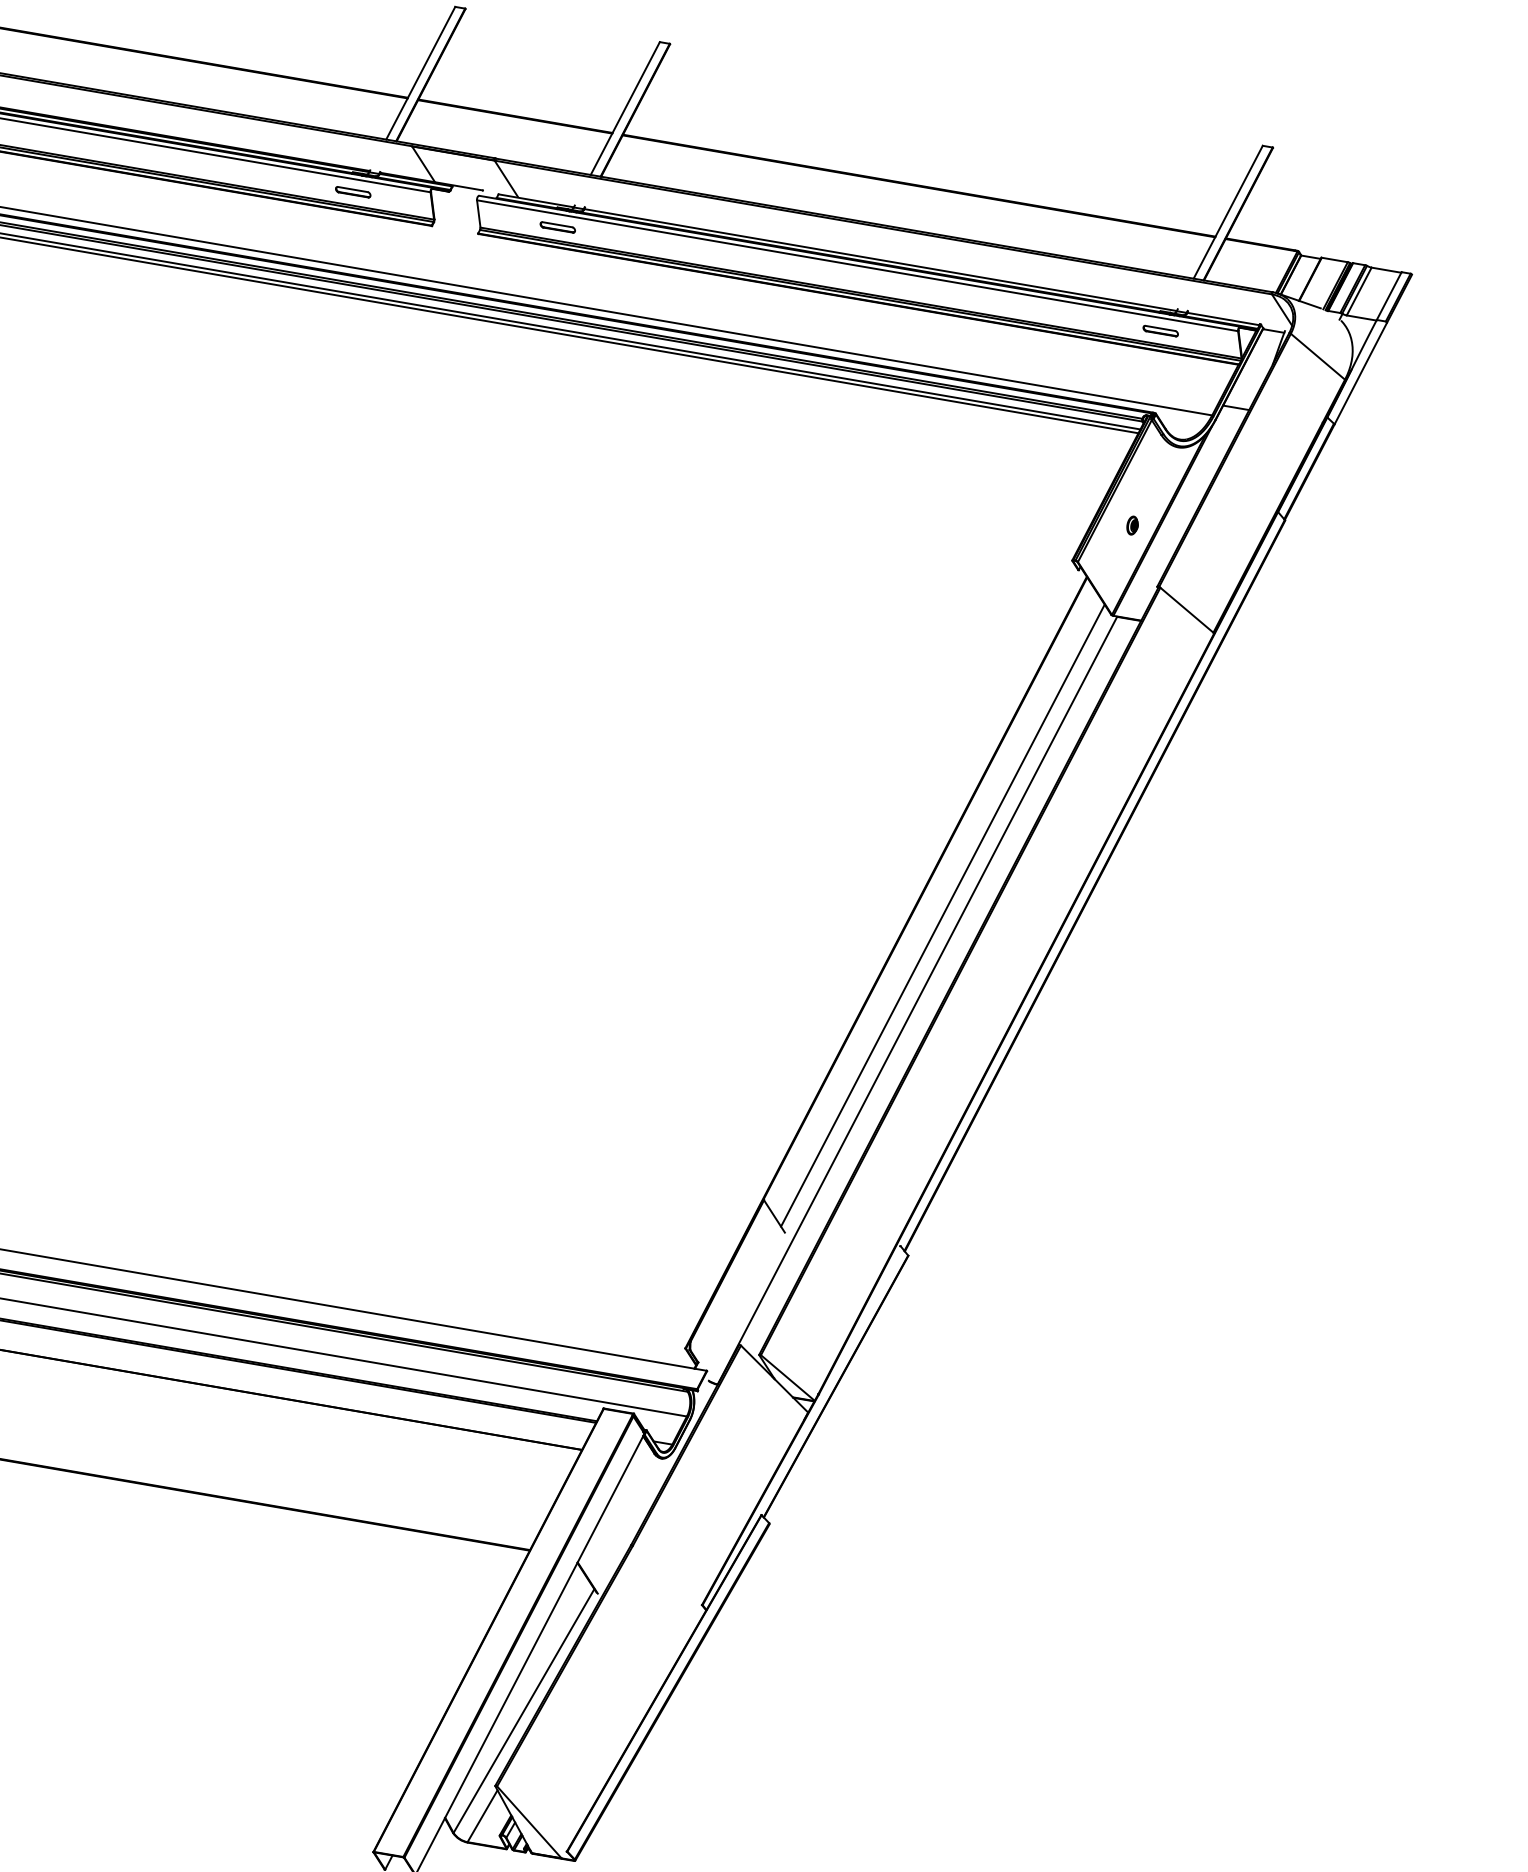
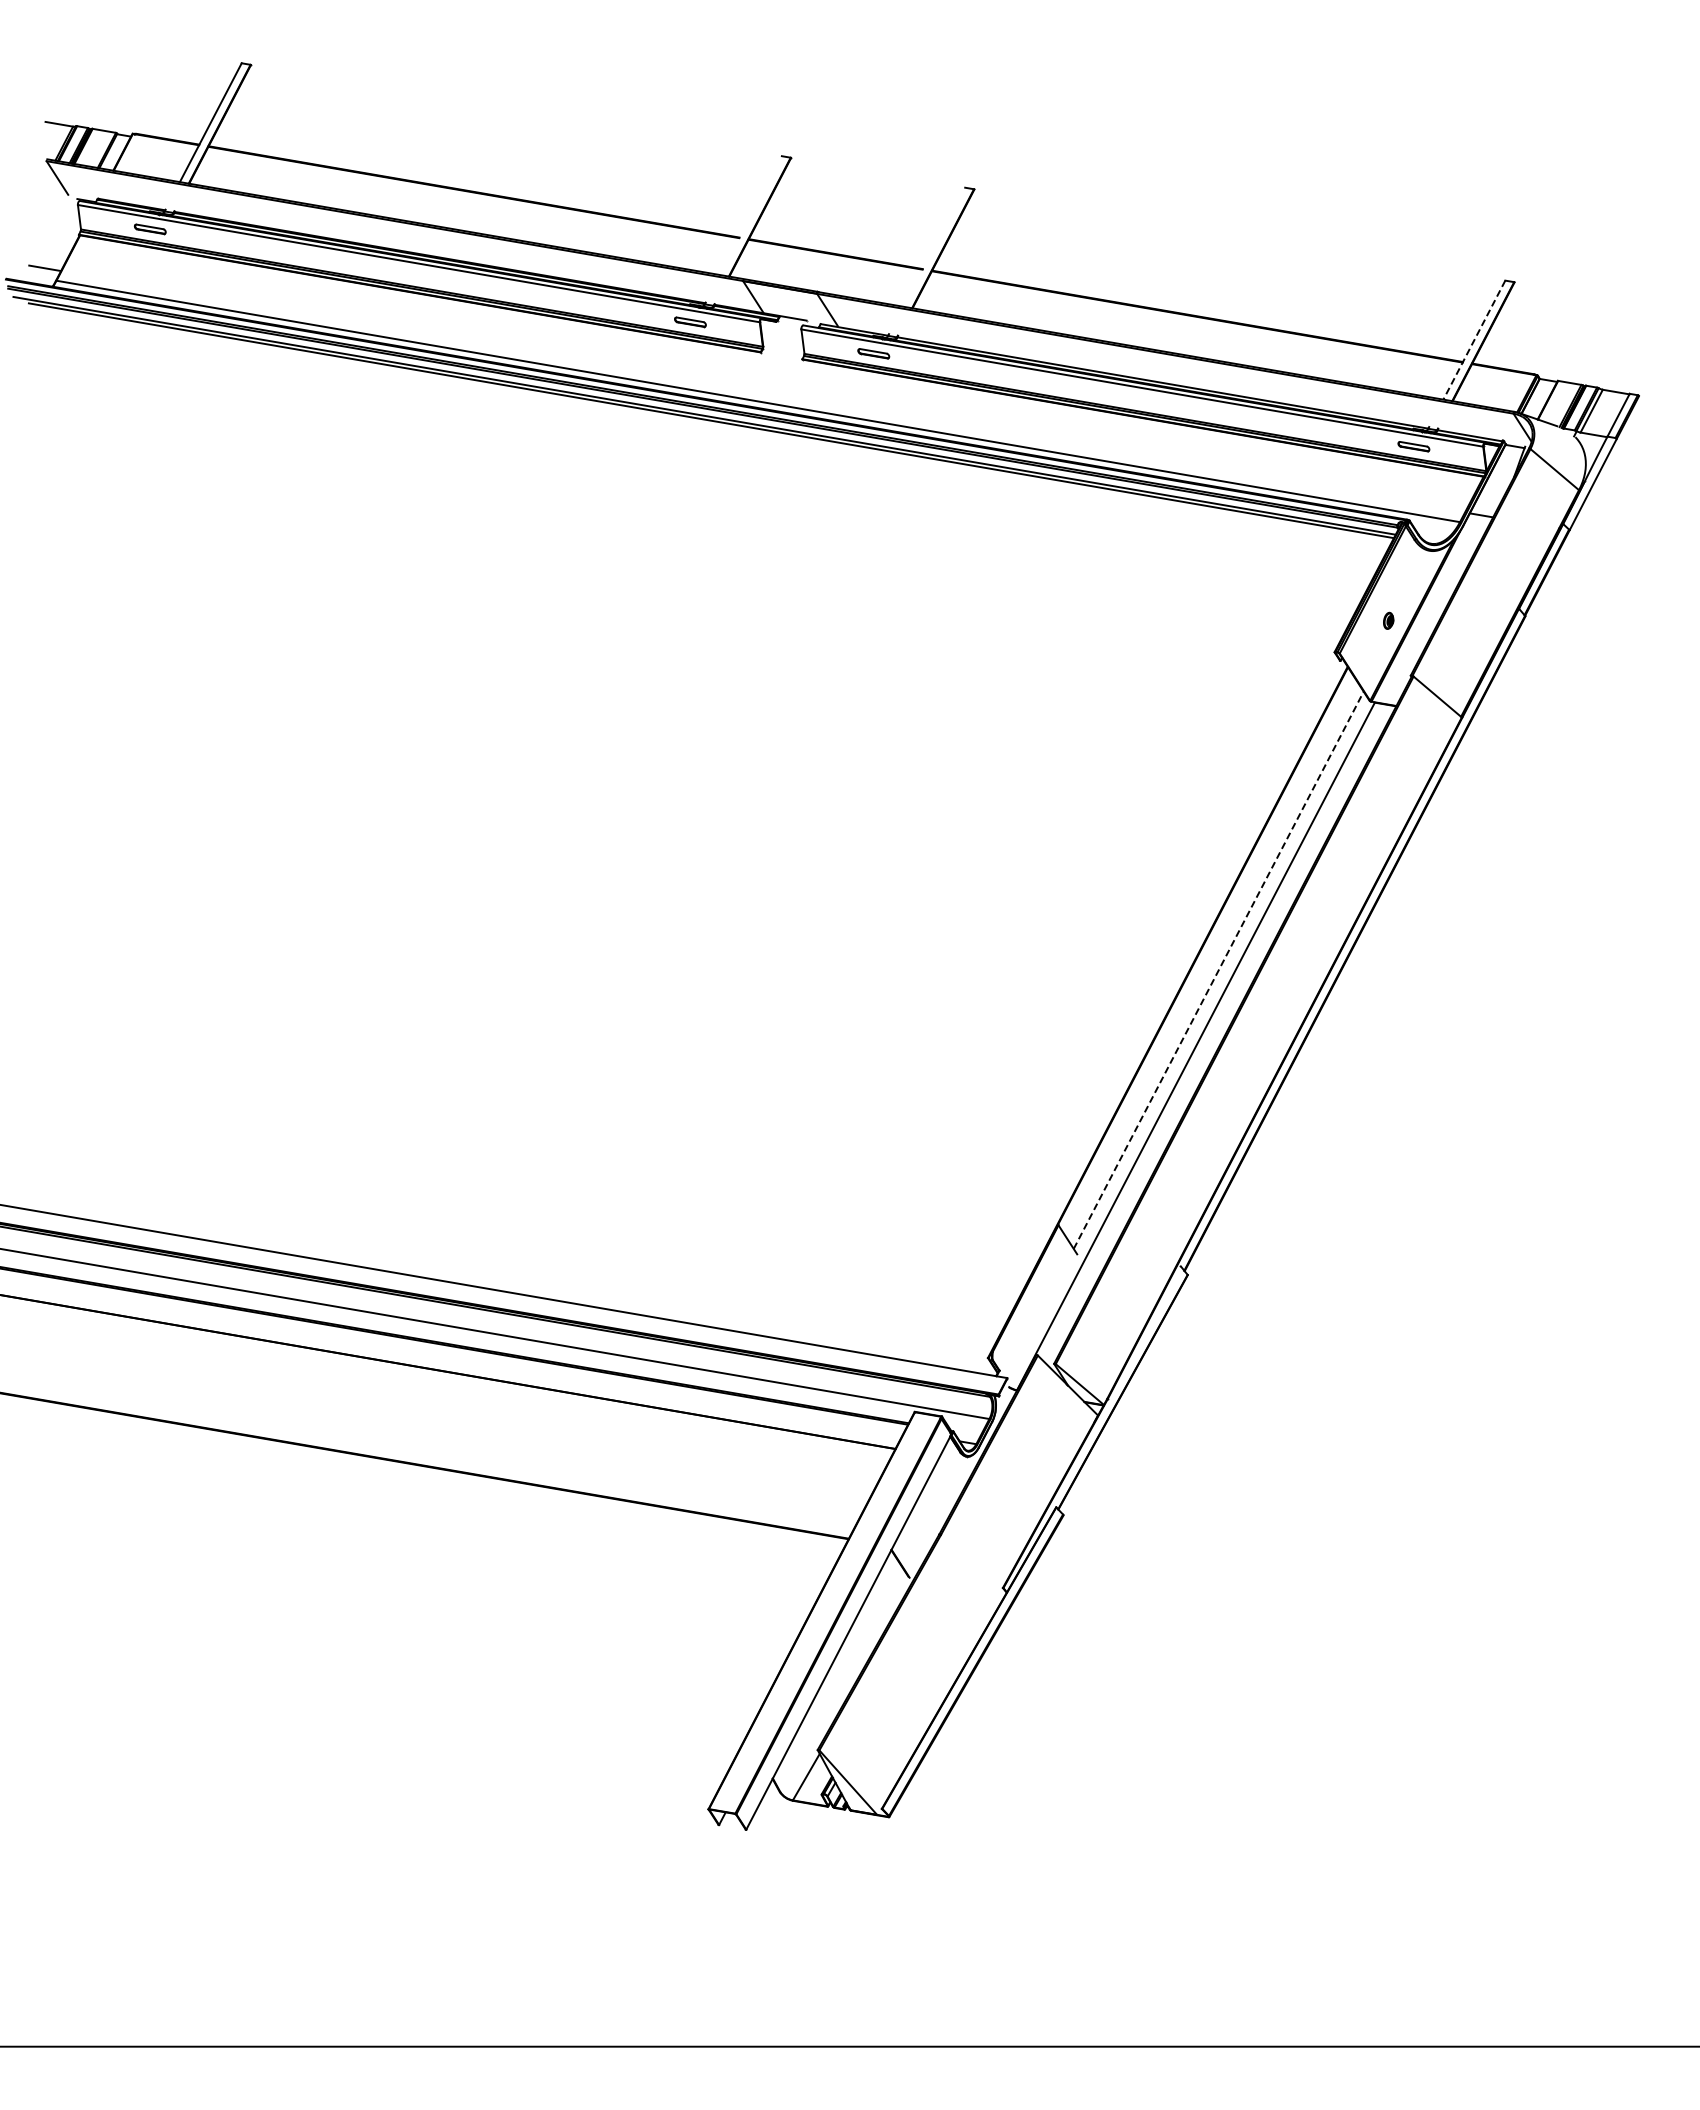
line: (420, 73) -> (750, 215), removed
line: (625, 107) -> (934, 246), removed
line: (1228, 212) -> (1474, 340), solid -> dashed
line: (942, 914) -> (1218, 969), solid -> dashed
line: (524, 1710) -> (843, 1682), removed

